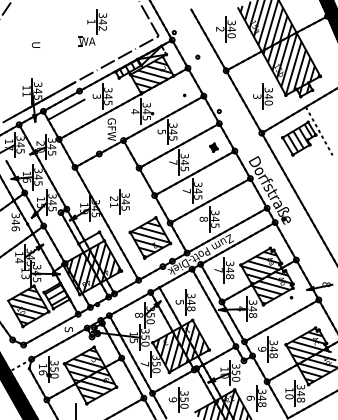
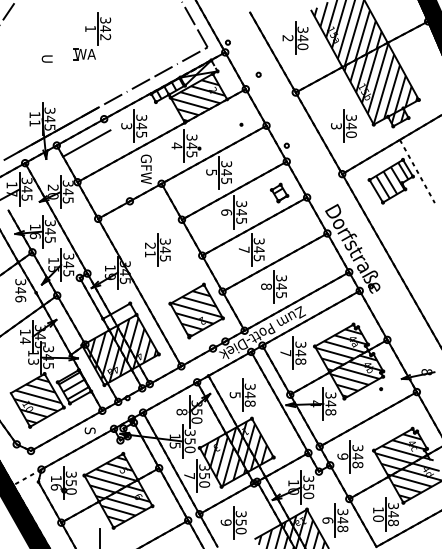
part: (92, 27) -> (92, 36), moved
part: (213, 147) -> (279, 192), size x1.67
text: (173, 162) -> (226, 212), 7 -> 6
part: (119, 201) -> (157, 249), moved

